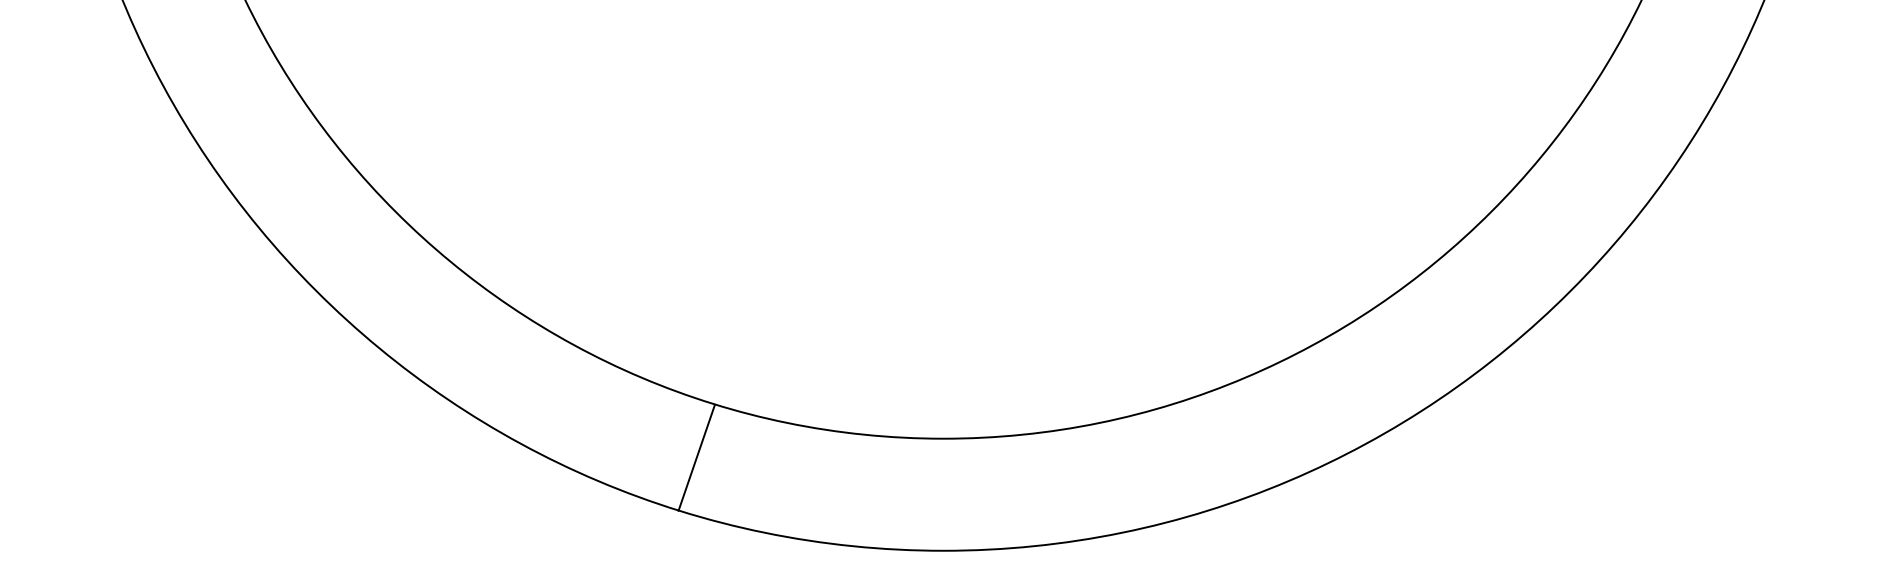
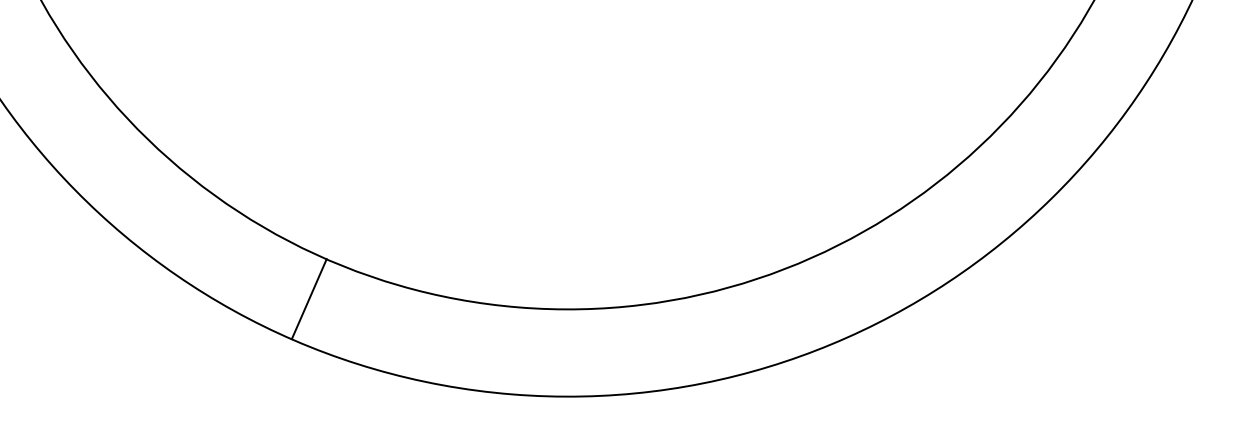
line: (696, 457) -> (309, 298), moved

